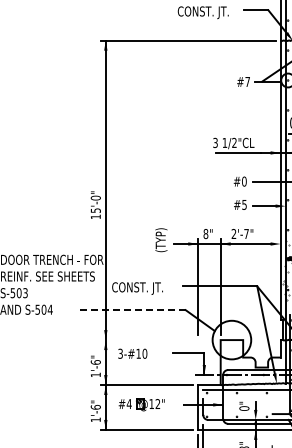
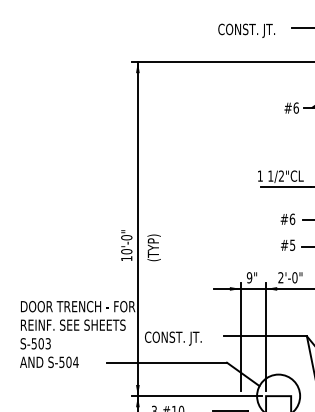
text: (247, 81) -> (295, 107), #7 -> #6
text: (215, 142) -> (260, 175), 3 -> 1
text: (244, 181) -> (292, 219), #0 -> #6
text: (95, 210) -> (126, 251), 15'-0" -> 10'-0"
text: (205, 233) -> (249, 277), 8" -> 9"
text: (246, 233) -> (294, 277), 2'-7" -> 2'-0"
text: (161, 240) -> (154, 248), moved
line: (132, 310) -> (167, 363), dashed -> solid
line: (158, 340) -> (196, 396), added

